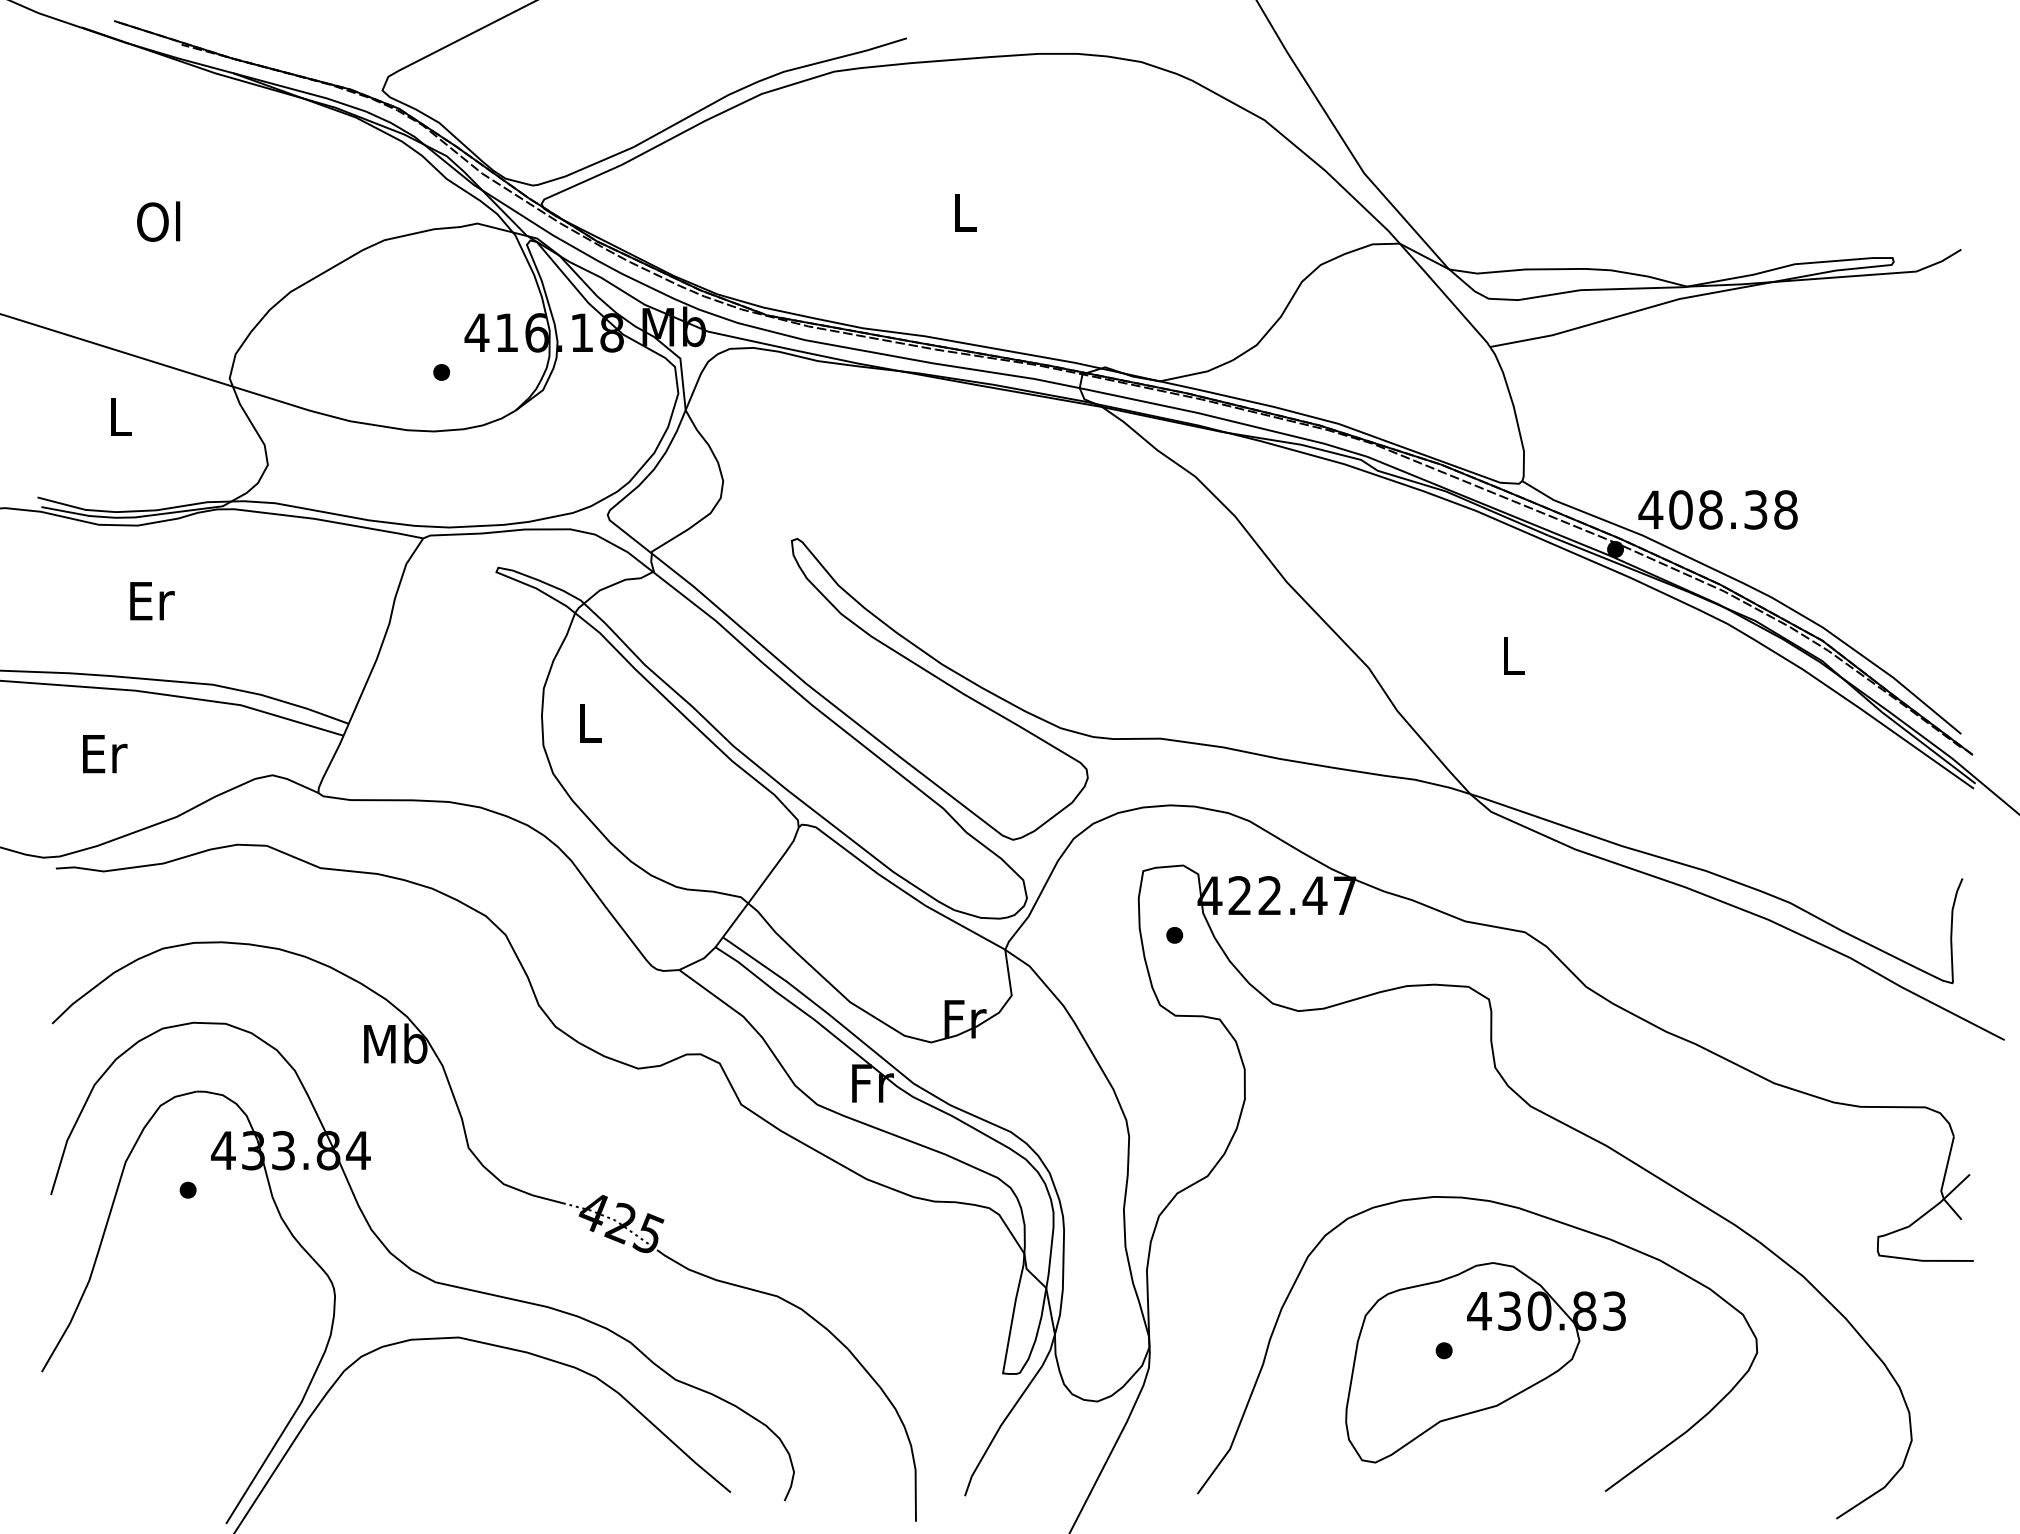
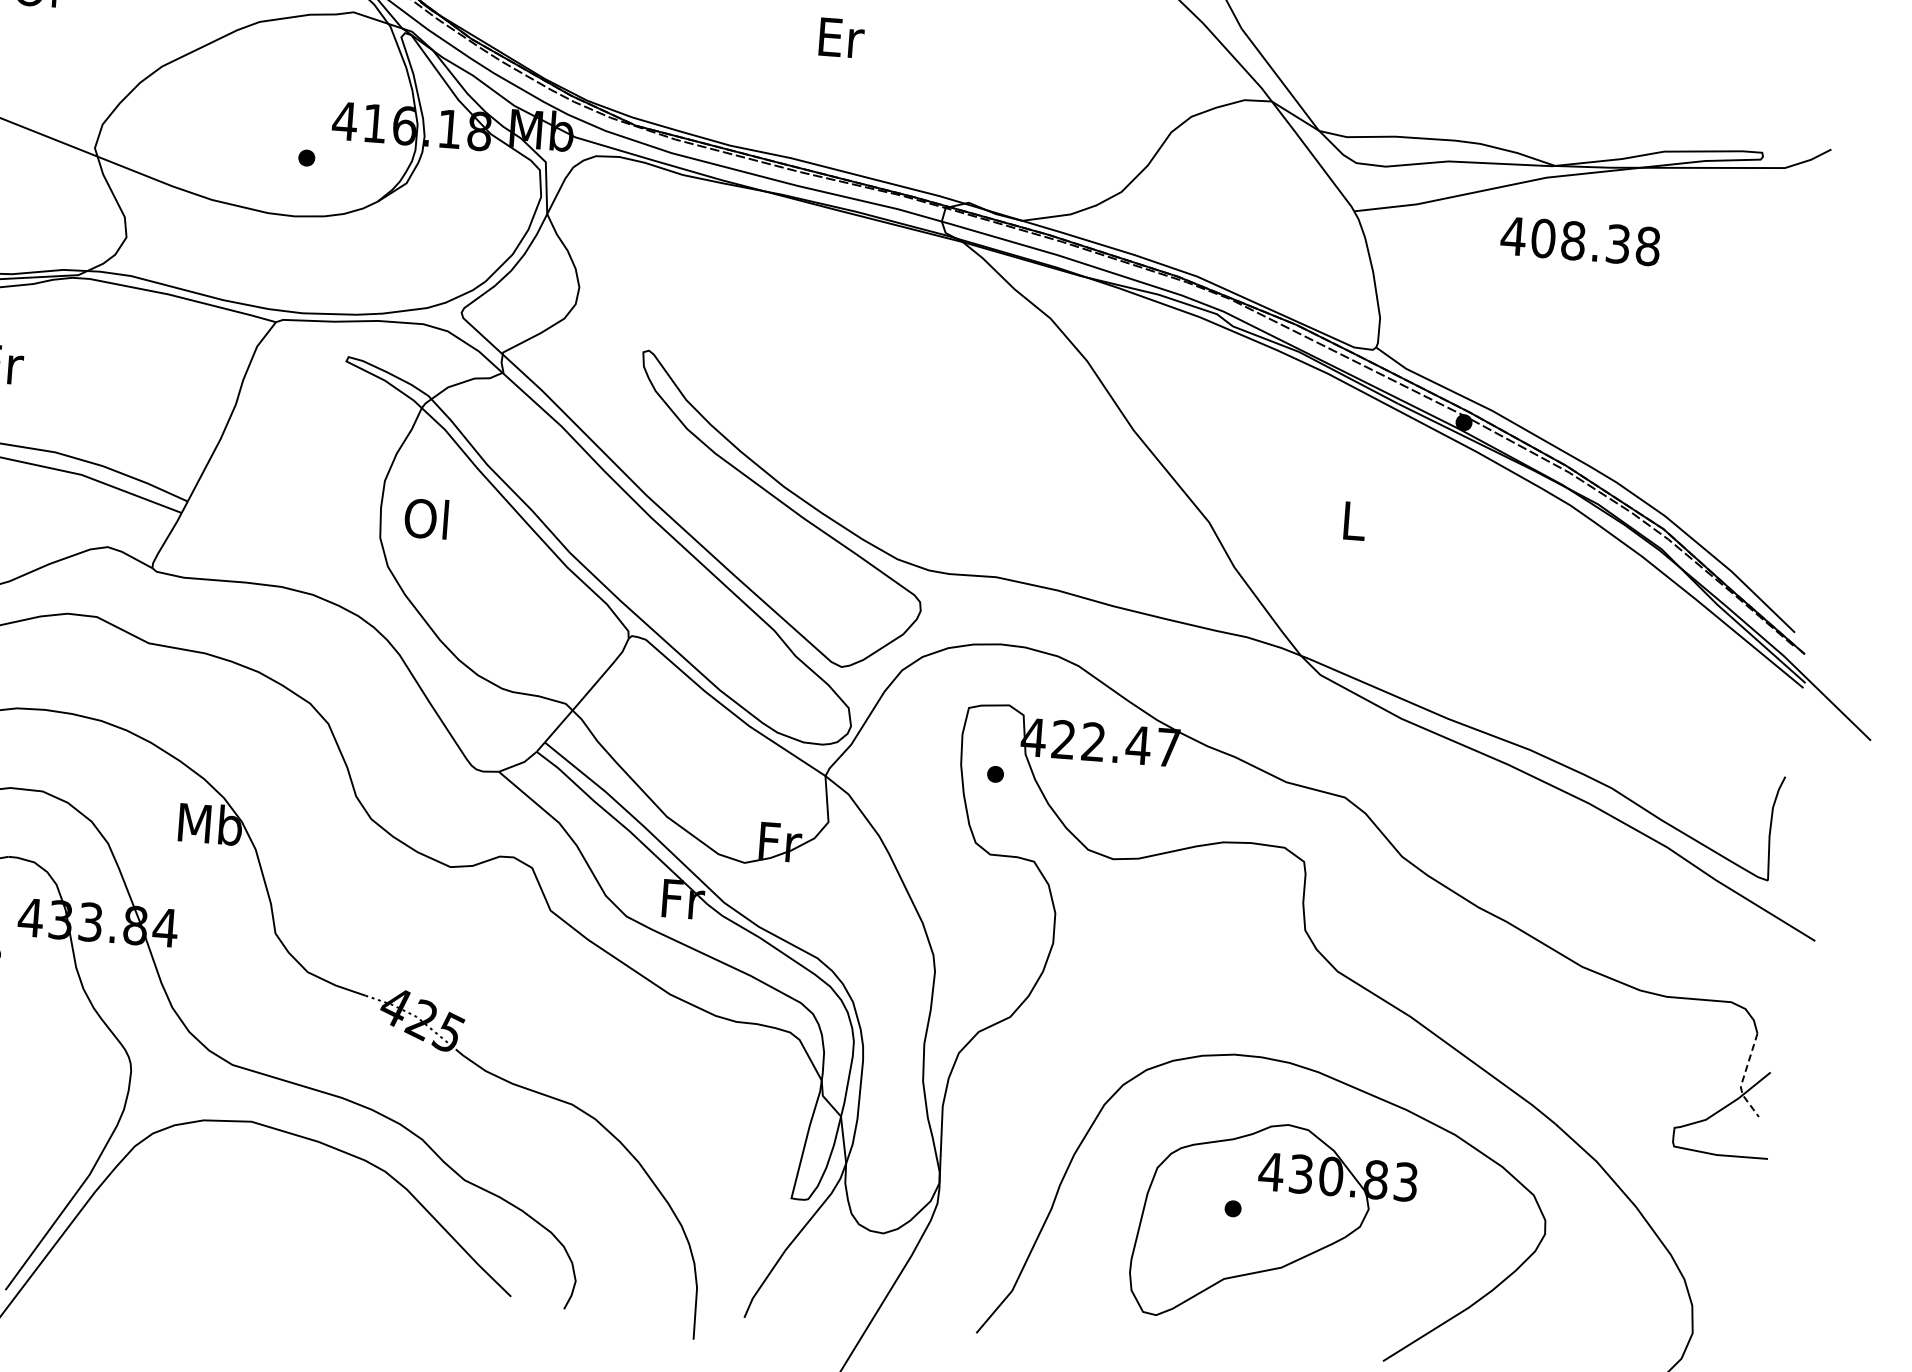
text: (966, 212) -> (842, 37), L -> Er
text: (1717, 509) -> (1579, 240), moved
text: (587, 722) -> (425, 518), L -> Ol
line: (1943, 1183) -> (1743, 1079), solid -> dashed

